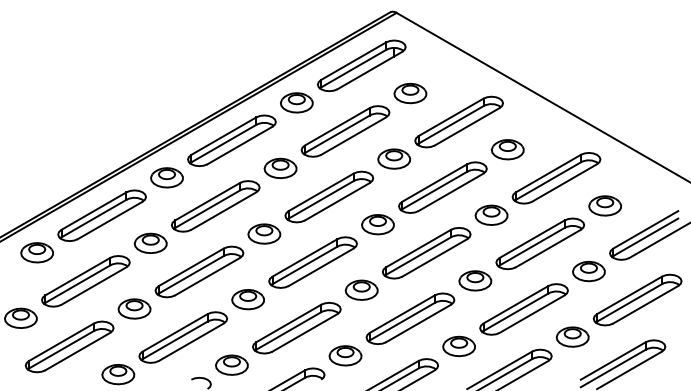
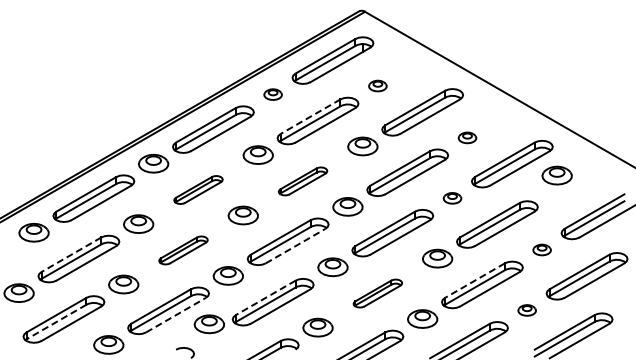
part: (410, 92) -> (377, 85), size x0.6
part: (296, 102) -> (272, 94), size x0.6
line: (337, 126) -> (310, 116), solid -> dashed
part: (507, 149) -> (467, 137), size x0.6
part: (328, 197) -> (302, 181), size x0.6
part: (215, 205) -> (198, 189), size x0.6
part: (604, 205) -> (556, 175), moved
part: (491, 215) -> (452, 198), size x0.6
line: (321, 267) -> (295, 246), solid -> dashed
part: (588, 270) -> (541, 249), size x0.6
part: (199, 272) -> (183, 250), size x0.6
line: (77, 276) -> (71, 254), solid -> dashed
line: (515, 304) -> (474, 280), solid -> dashed
part: (410, 318) -> (377, 293), size x0.6
line: (288, 323) -> (265, 297), solid -> dashed
part: (571, 337) -> (526, 310), size x0.6
line: (191, 342) -> (176, 315), solid -> dashed
line: (61, 350) -> (56, 322), solid -> dashed
part: (230, 365) -> (208, 324), moved

